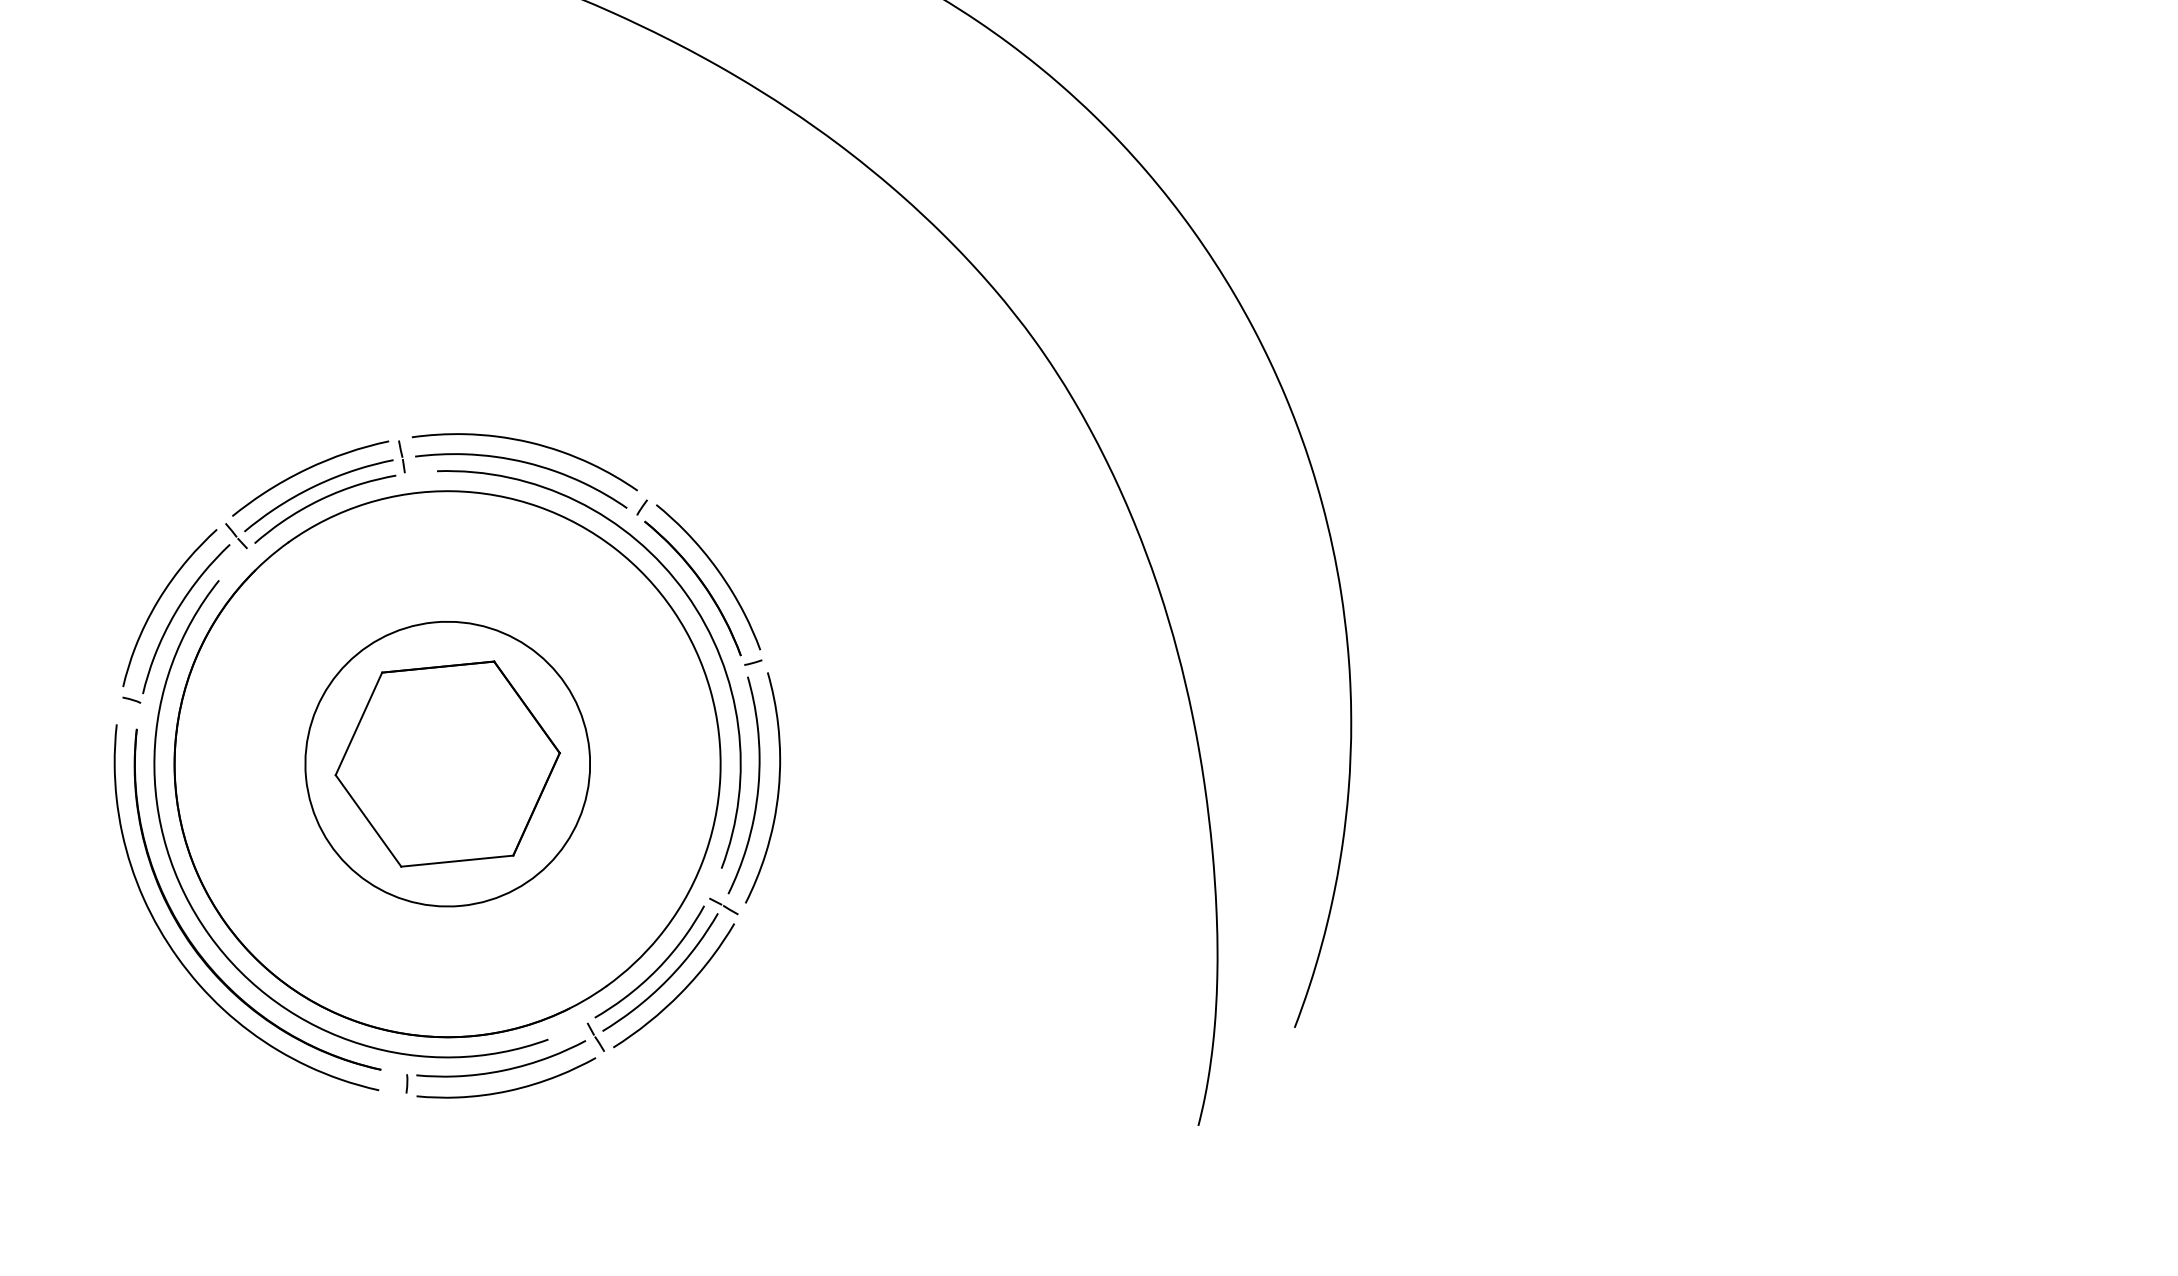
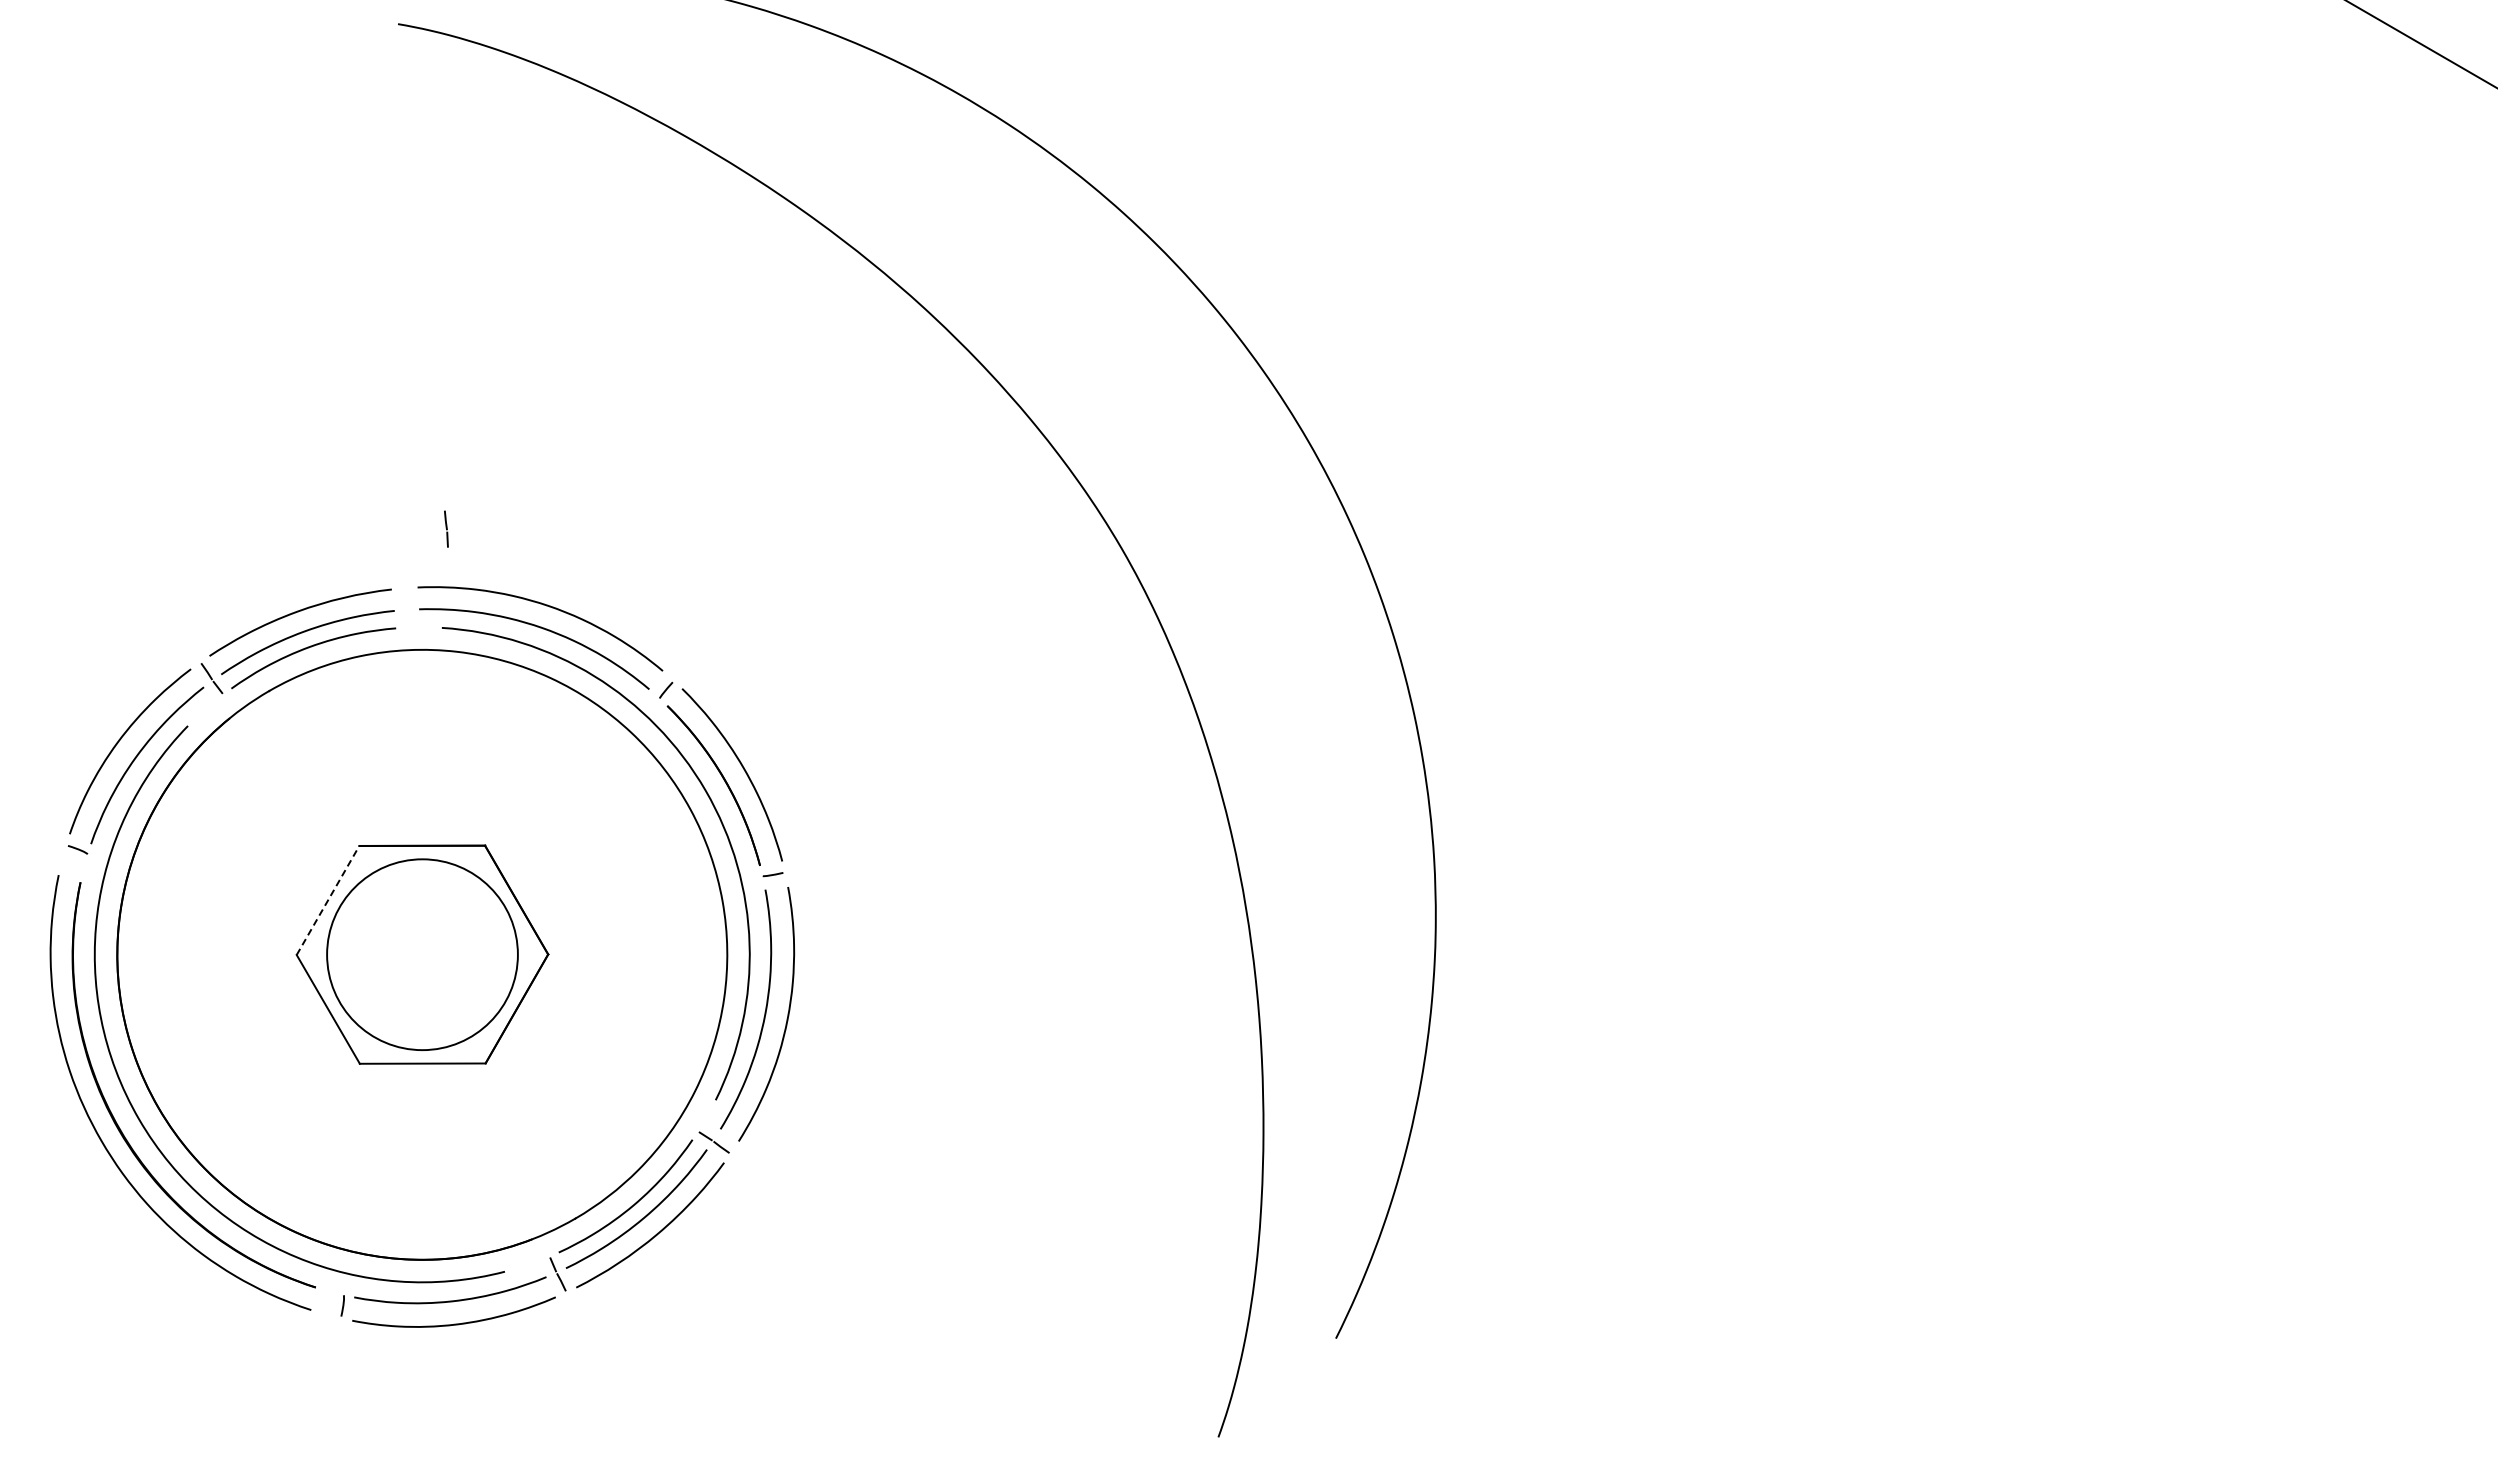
line: (401, 456) -> (446, 528), moved
line: (359, 723) -> (328, 900), solid -> dashed
circle: (447, 763) -> (422, 954), size x0.6

